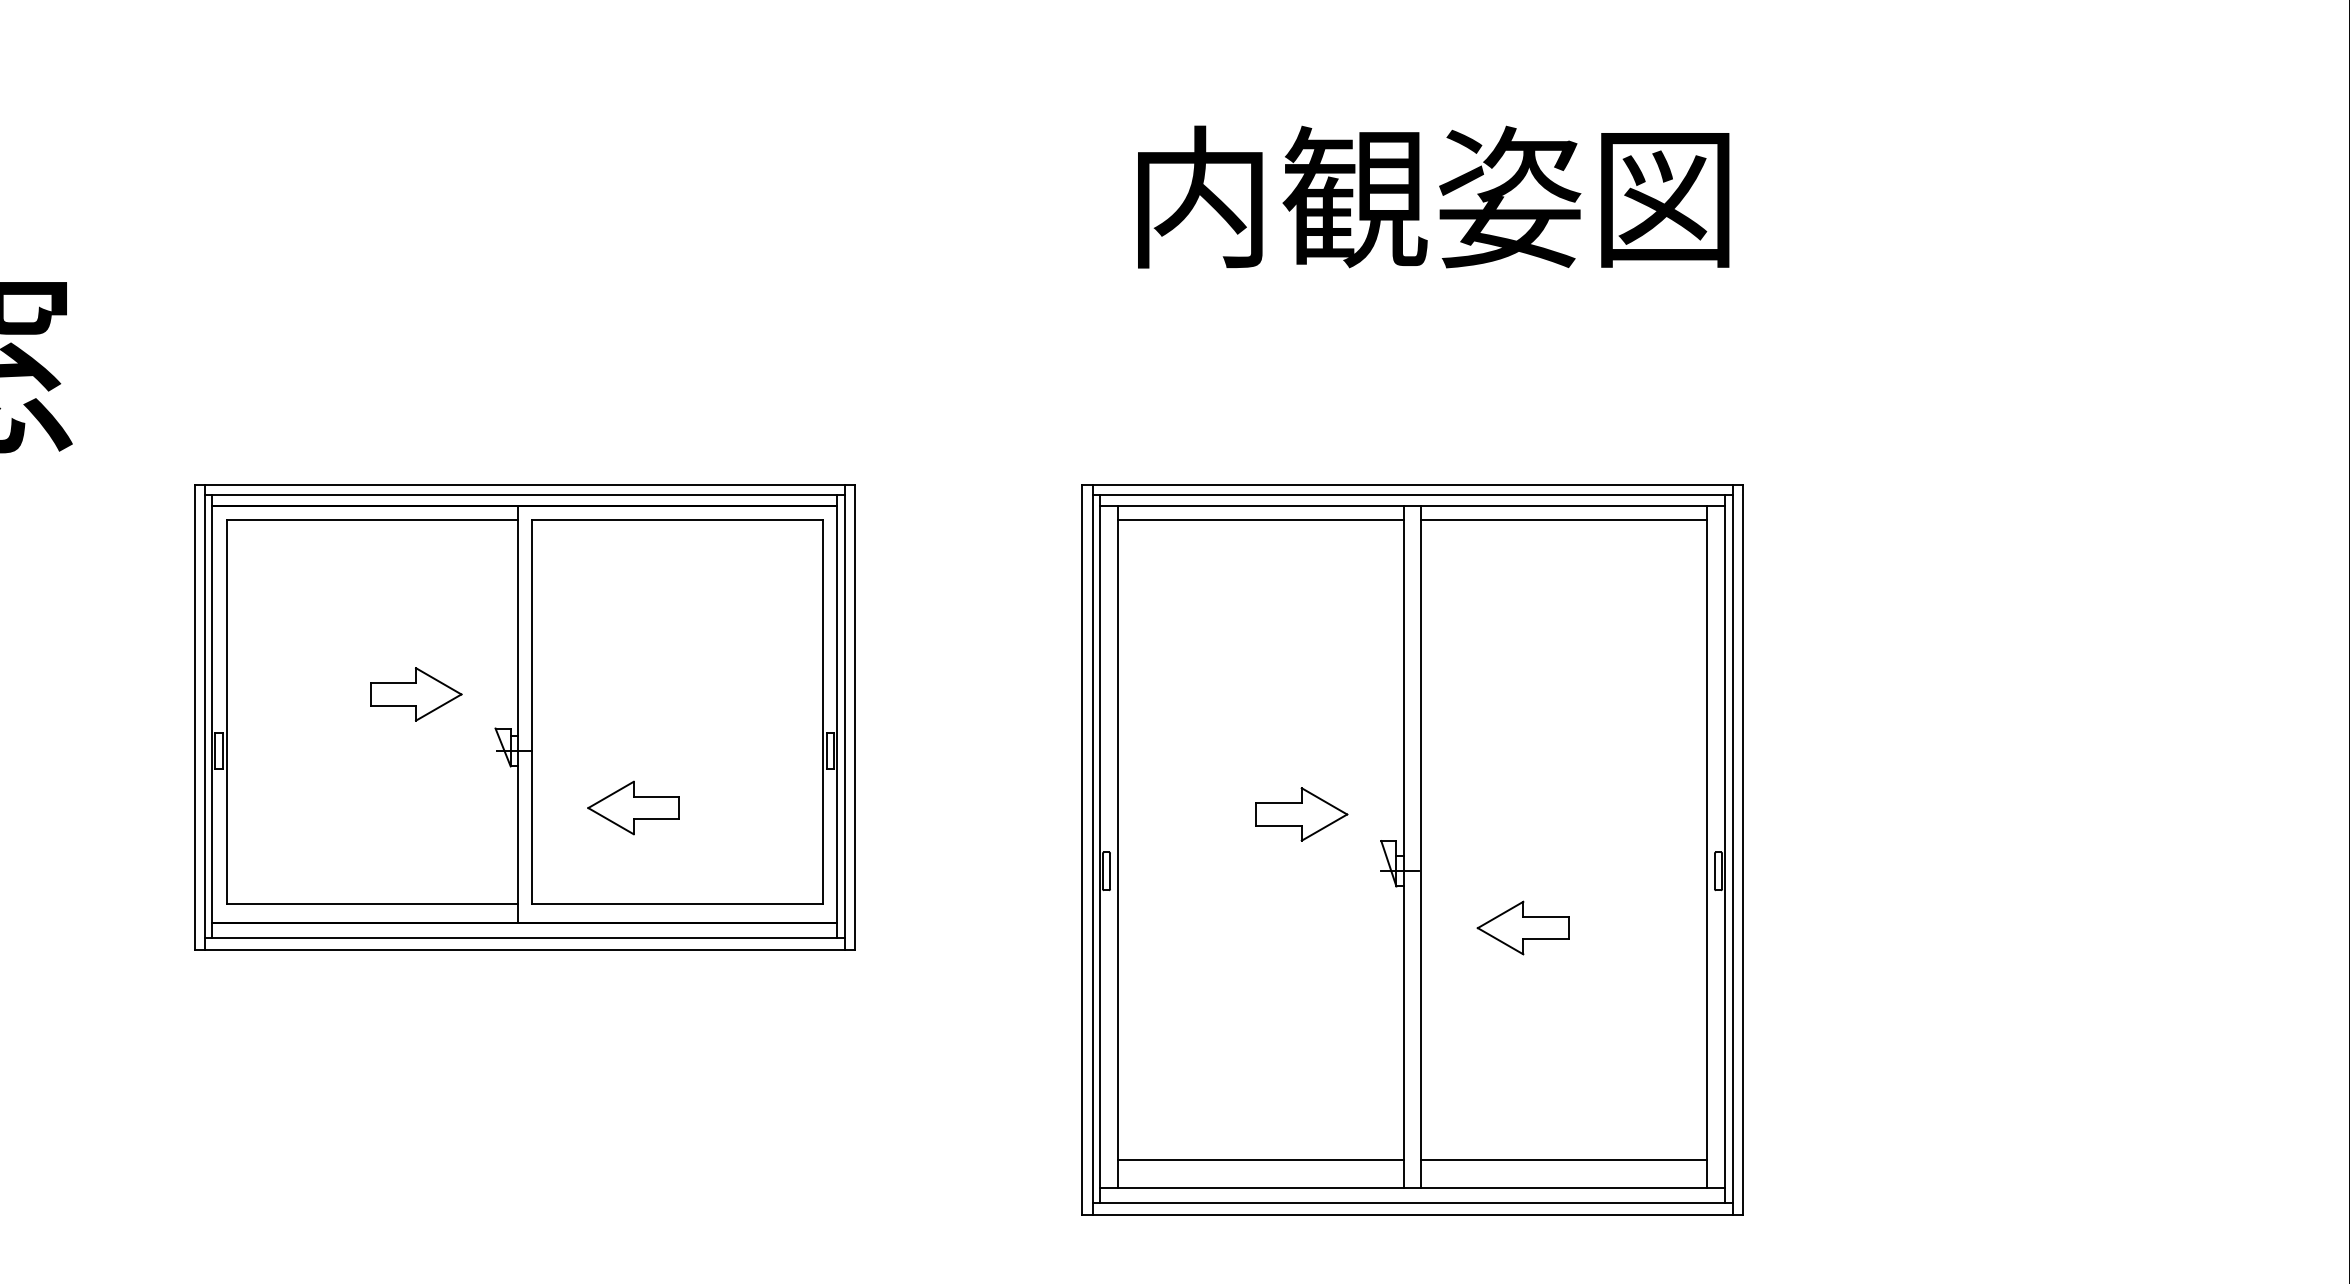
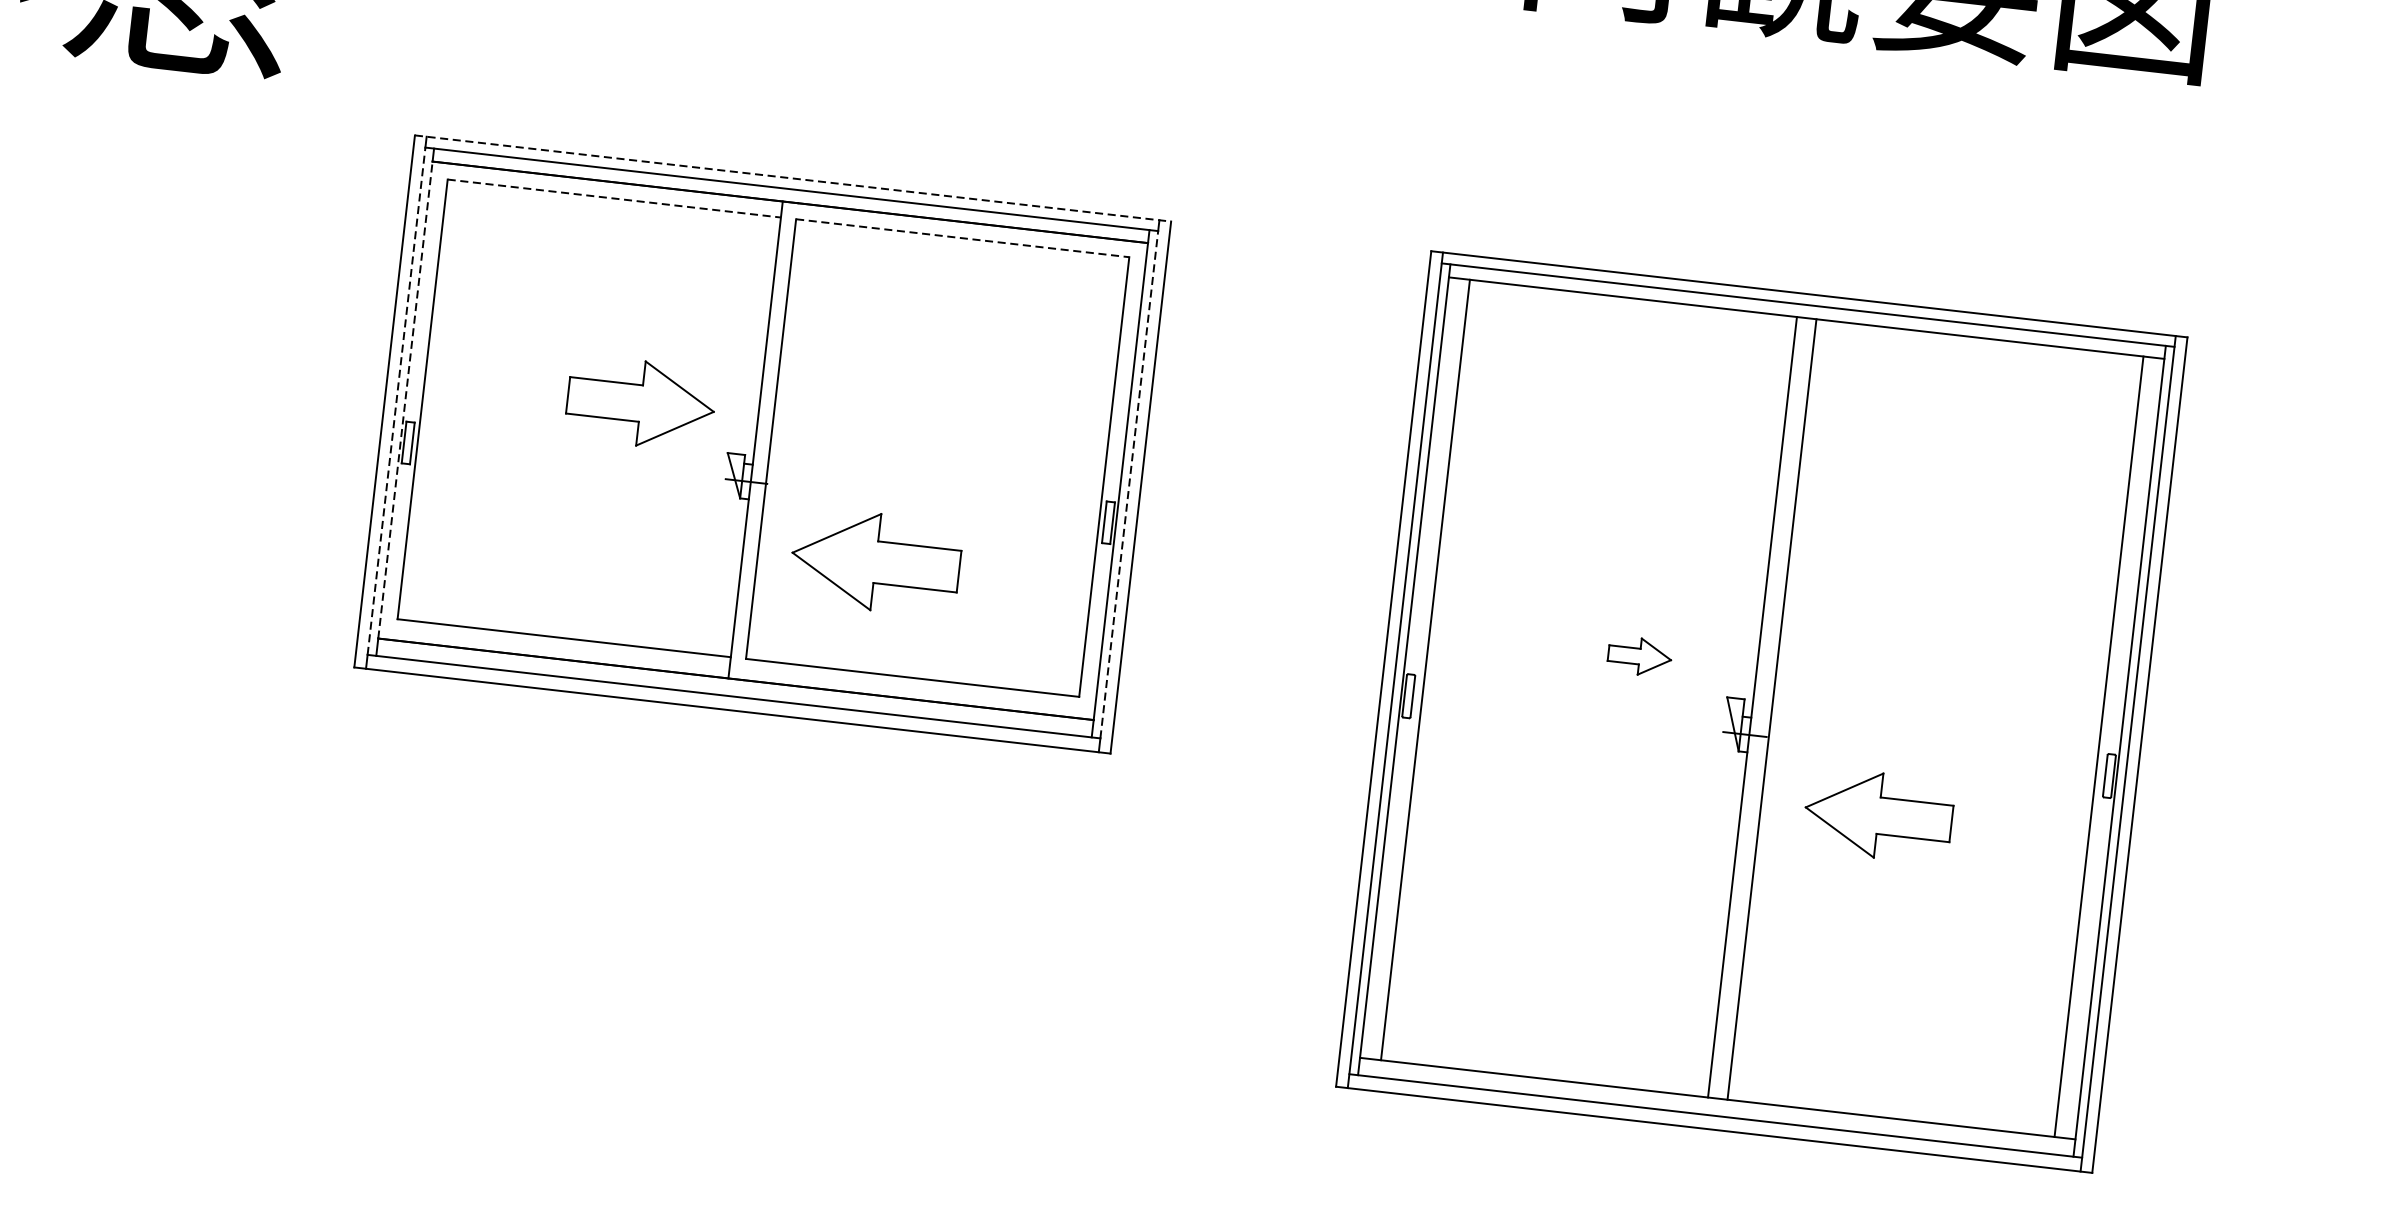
line: (525, 485) -> (793, 178), solid -> dashed
line: (1261, 519) -> (1632, 313), removed
line: (1563, 519) -> (1977, 353), removed
line: (372, 520) -> (614, 198), solid -> dashed
line: (677, 520) -> (963, 238), solid -> dashed
part: (416, 694) -> (641, 403), size x1.4
line: (212, 714) -> (405, 400), solid -> dashed
line: (204, 716) -> (396, 401), solid -> dashed
line: (844, 716) -> (1128, 484), solid -> dashed
part: (633, 807) -> (875, 561), size x1.6
part: (1301, 814) -> (1639, 656), size x0.6
part: (1522, 927) -> (1877, 814), size x1.4
line: (1261, 1159) -> (1548, 1046), removed
line: (1563, 1159) -> (1894, 1085), removed

